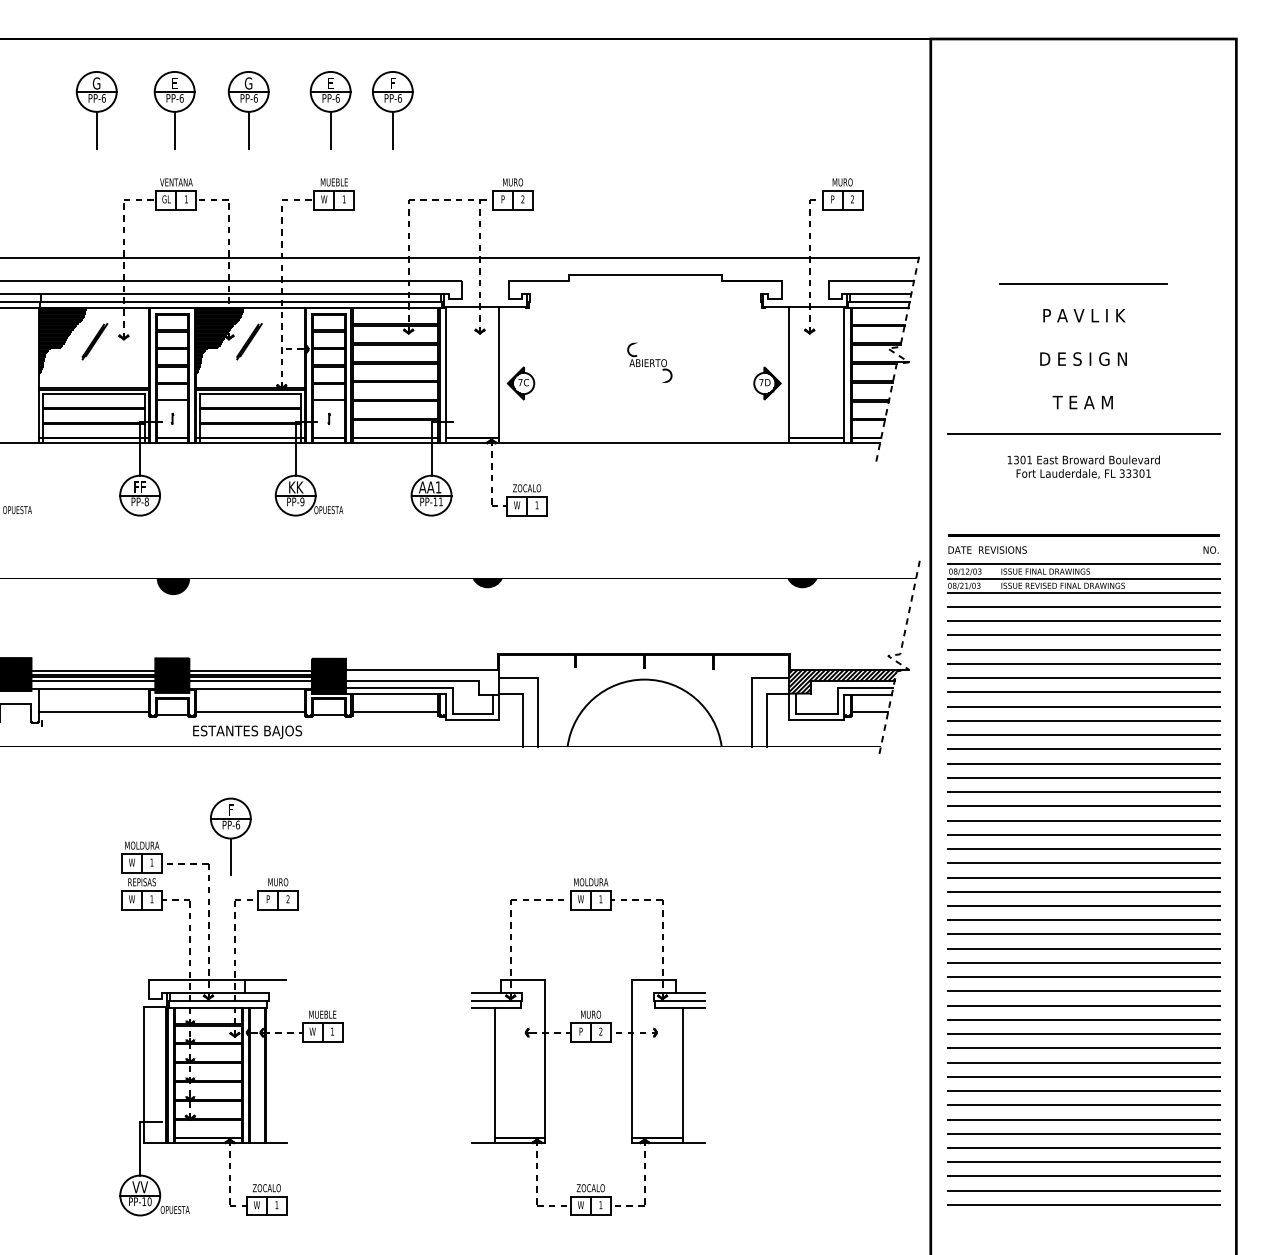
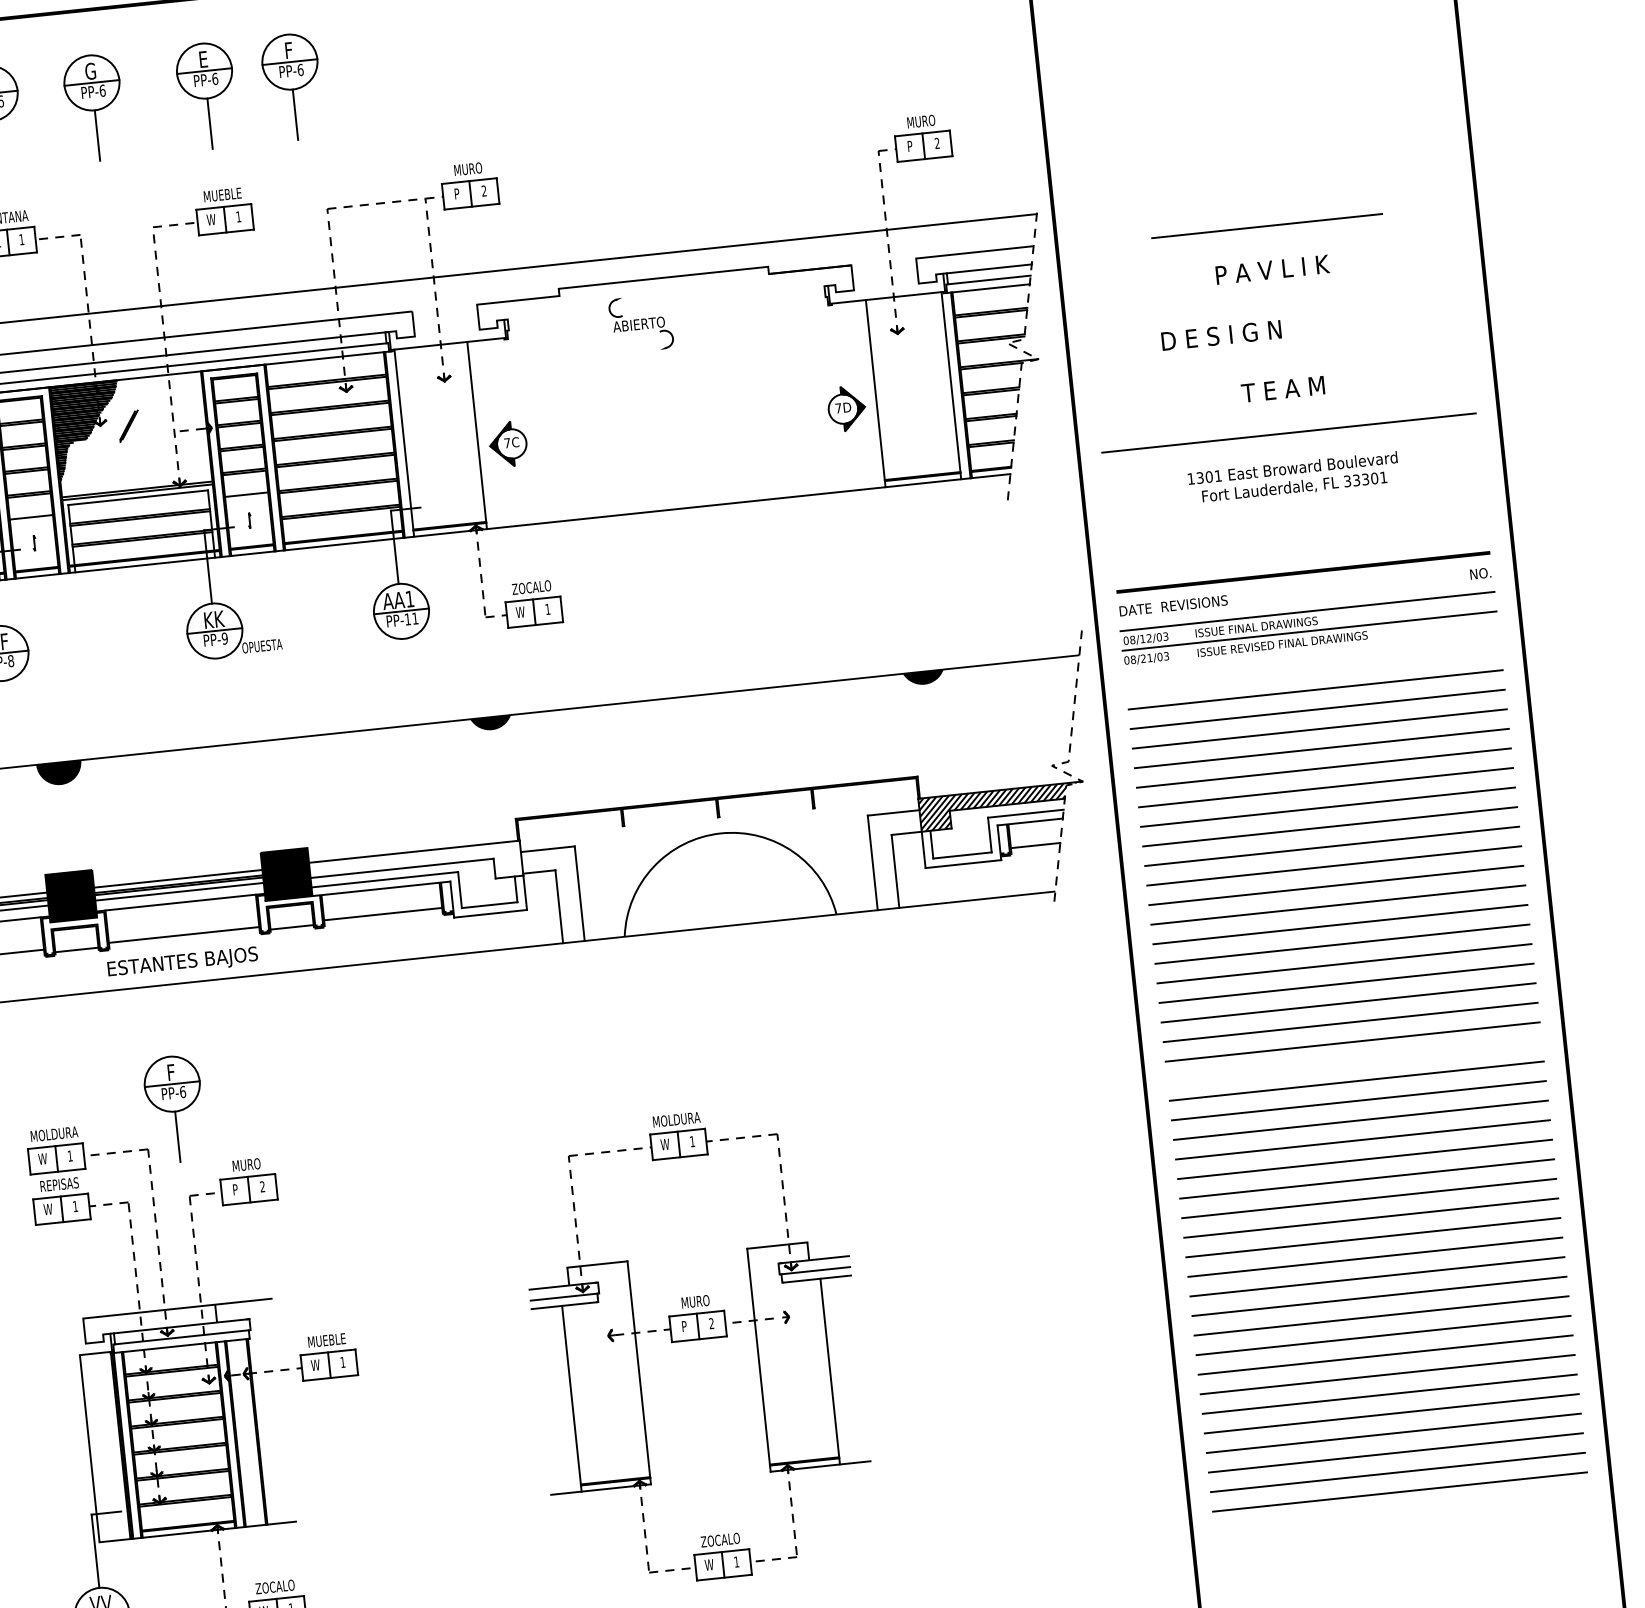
part: (249, 341) -> (129, 425), size x0.6
text: (1083, 358) -> (1221, 334), moved
part: (649, 362) -> (640, 323), moved
line: (1083, 592) -> (1311, 650), removed
line: (1083, 607) -> (1313, 670), removed
line: (1083, 891) -> (1354, 1061), removed

